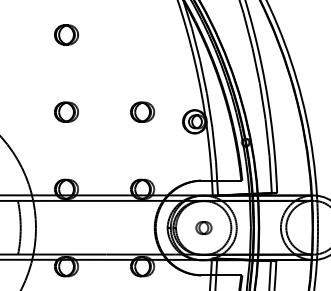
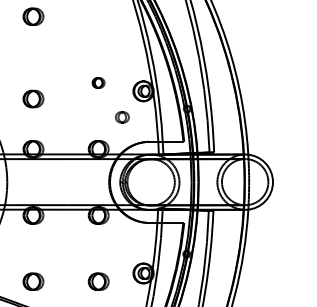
part: (66, 111) -> (33, 98), moved
part: (142, 111) -> (98, 82), size x0.6
part: (204, 228) -> (122, 117), moved

